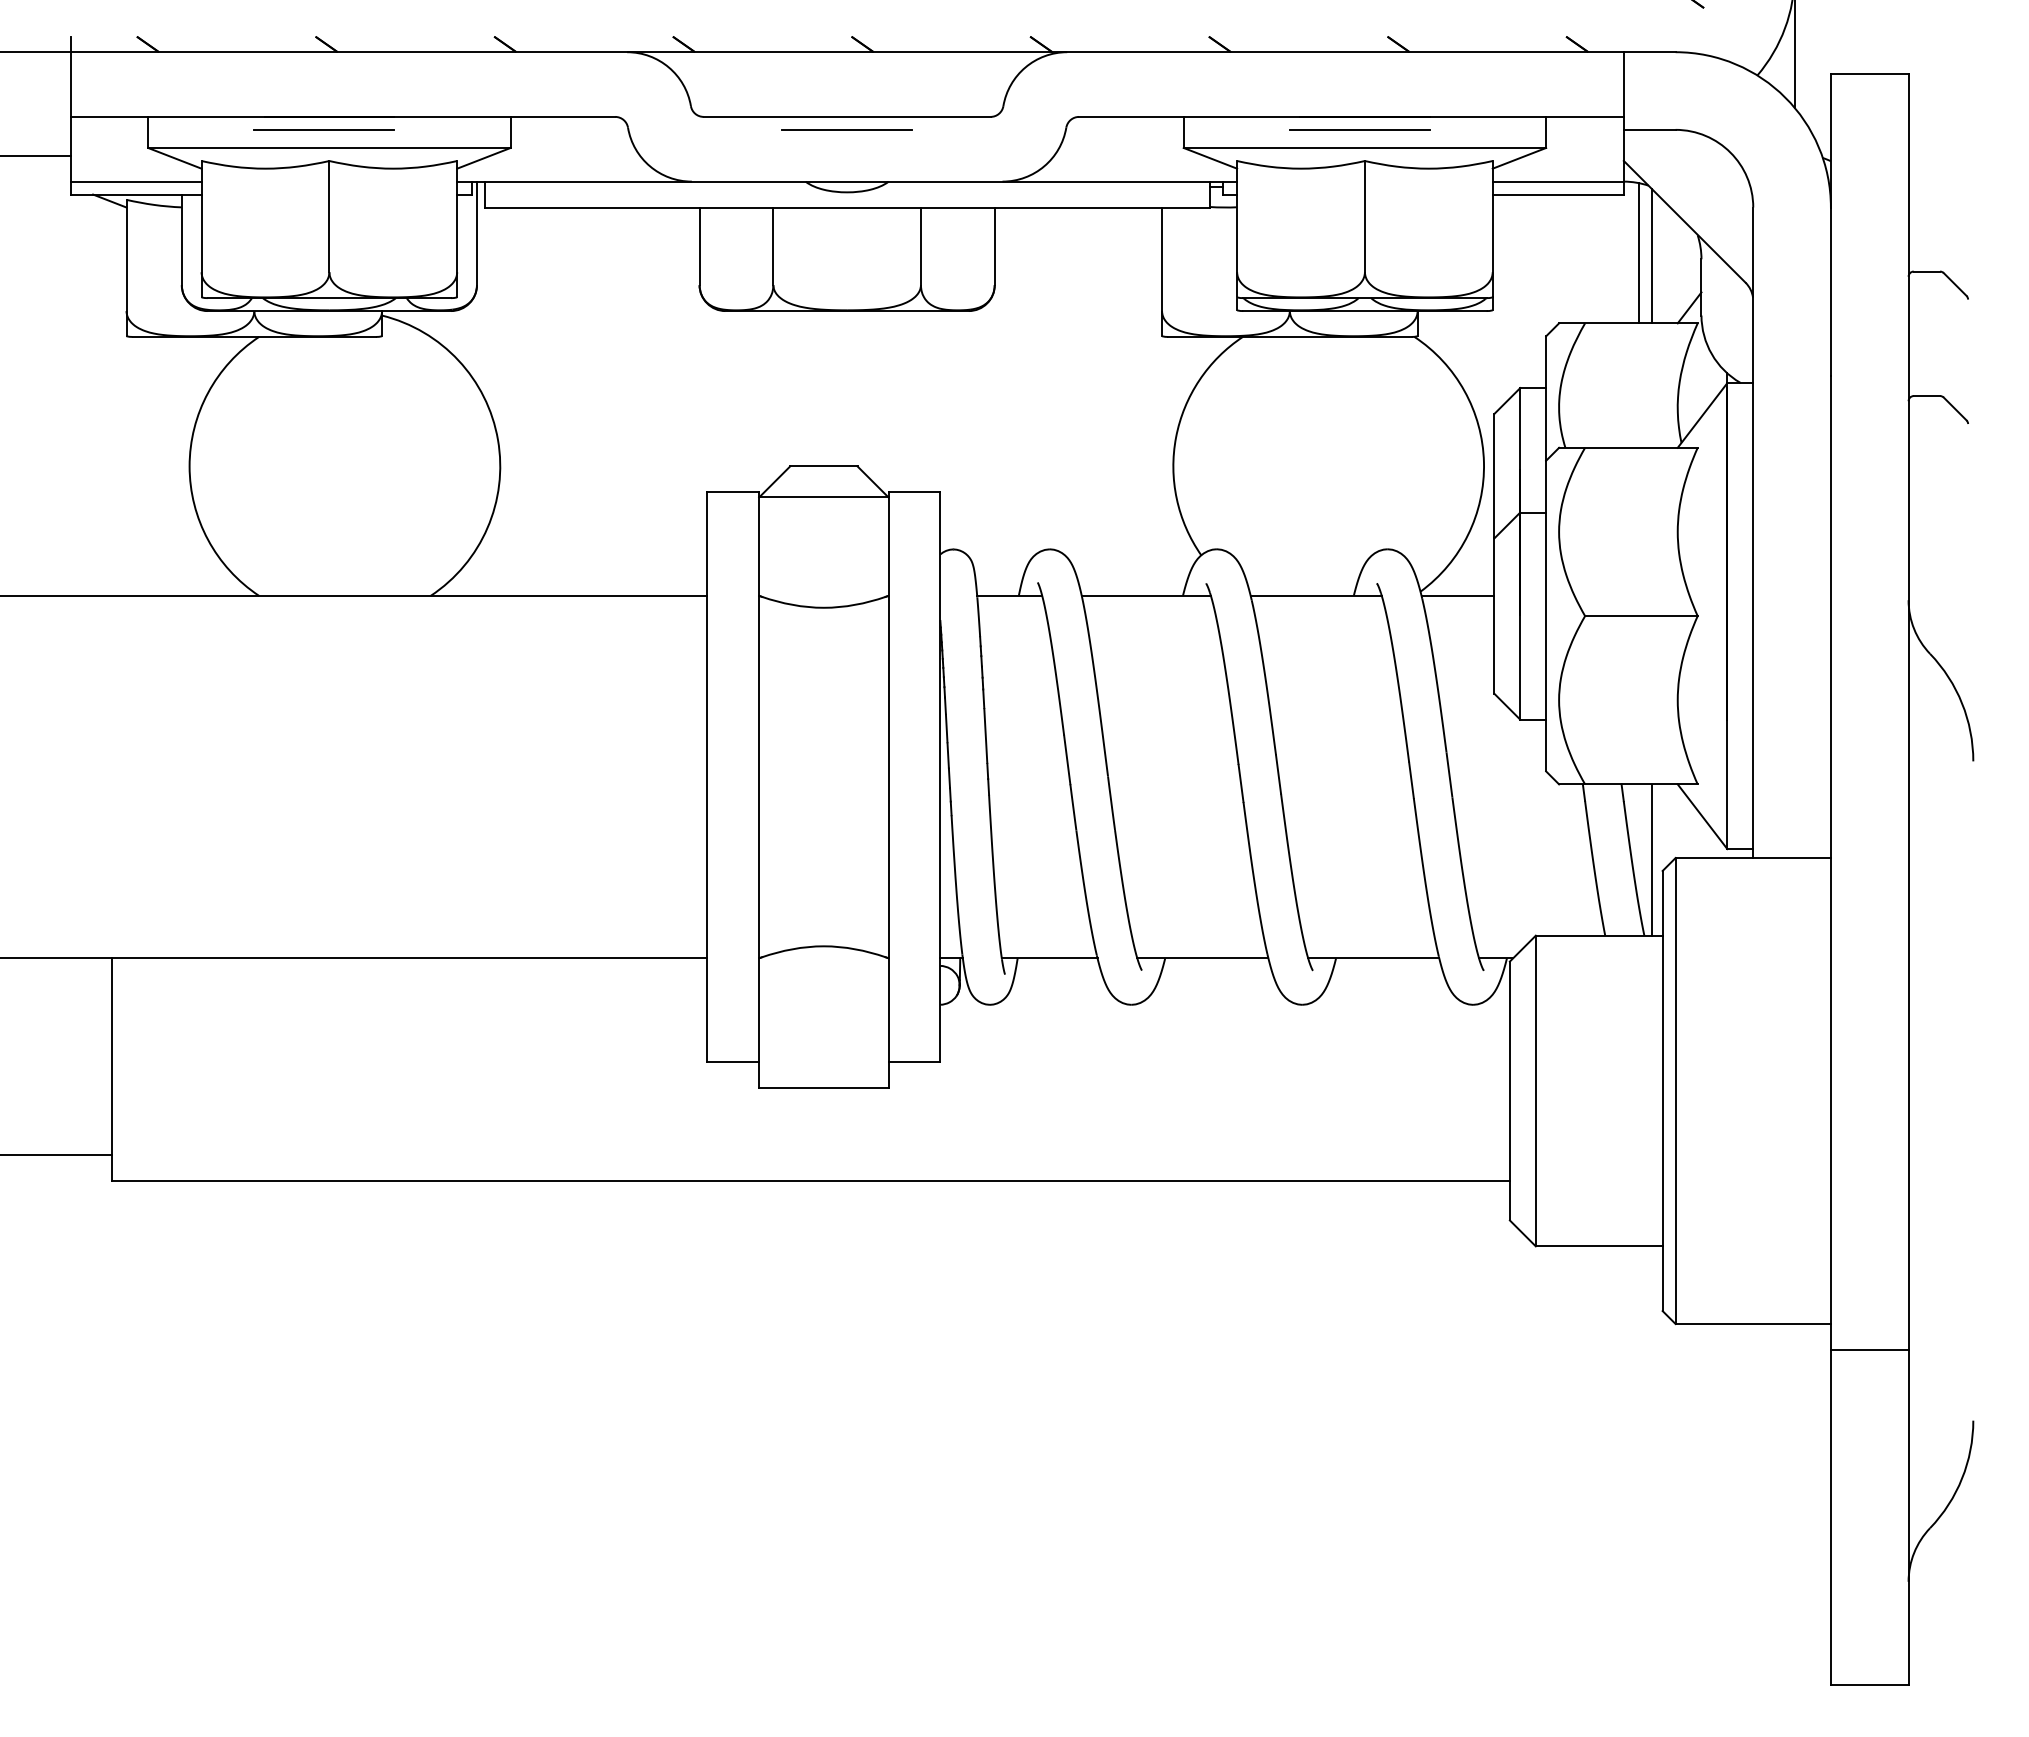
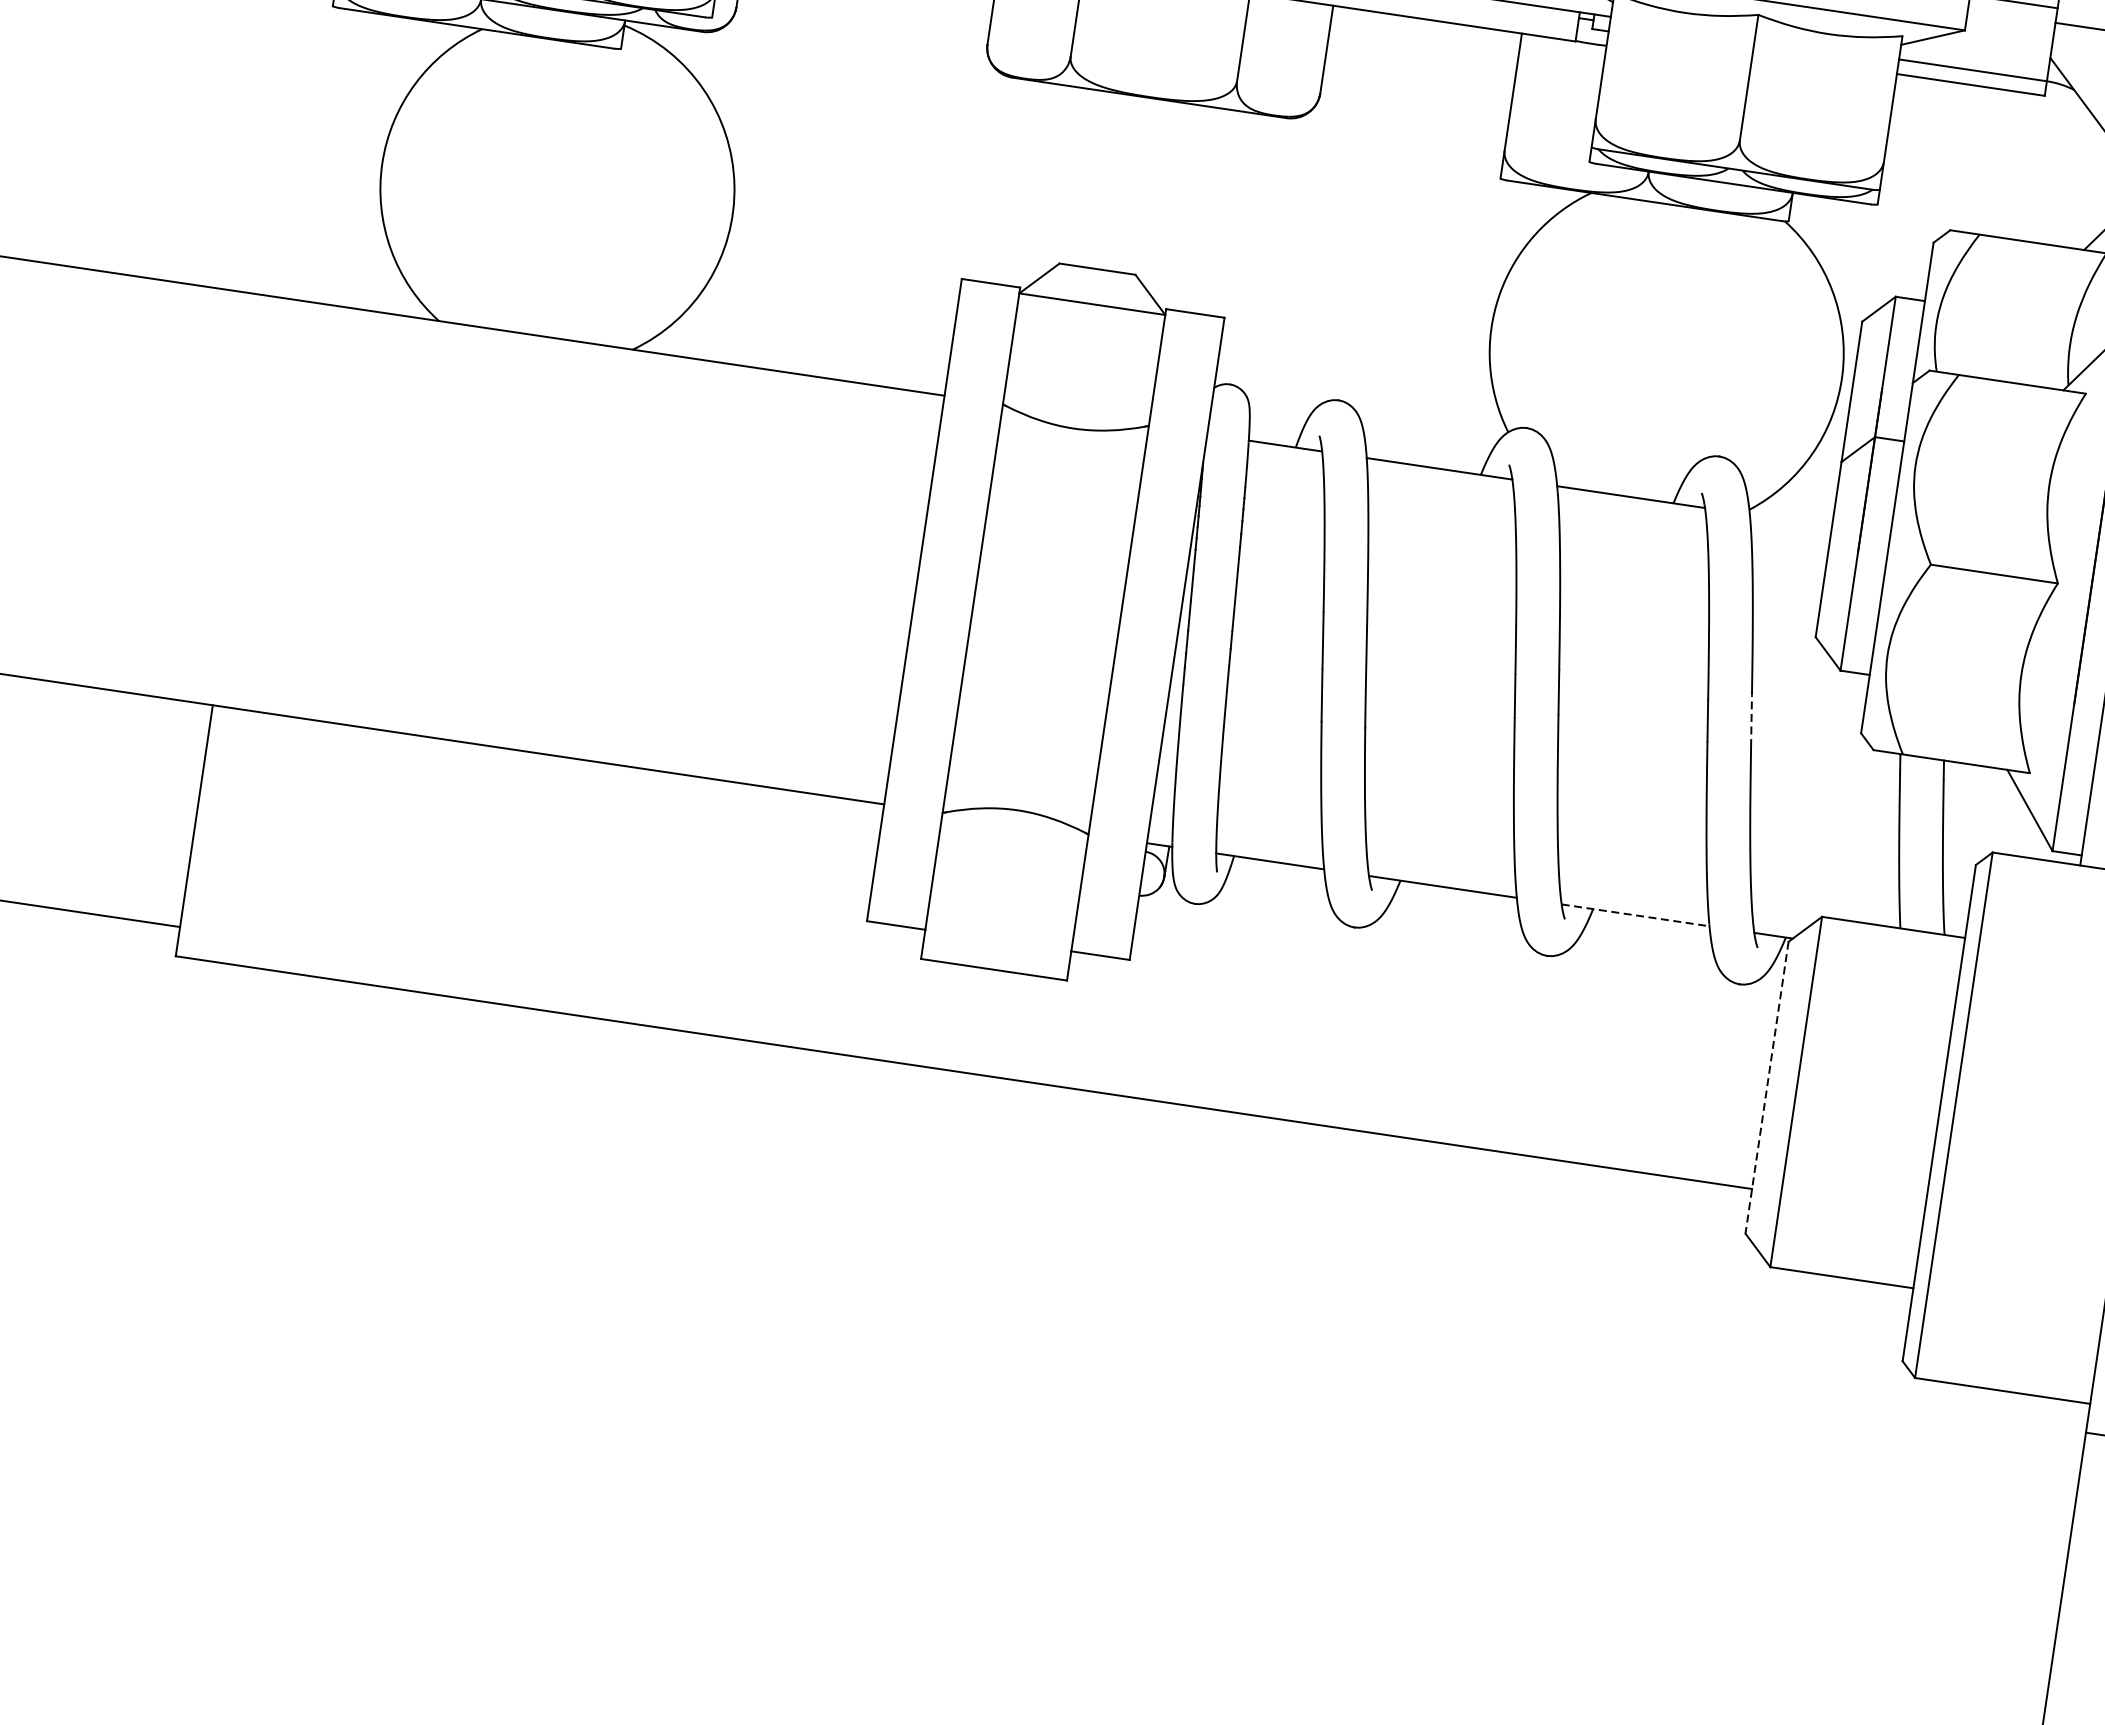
line: (1639, 253) -> (2052, 164), removed
line: (1652, 256) -> (2066, 170), removed
line: (1457, 595) -> (1790, 520), removed
line: (1449, 775) -> (1751, 721), solid -> dashed
line: (1652, 859) -> (1966, 850), removed
line: (1373, 958) -> (1635, 915), solid -> dashed
line: (1509, 1091) -> (1766, 1088), solid -> dashed

